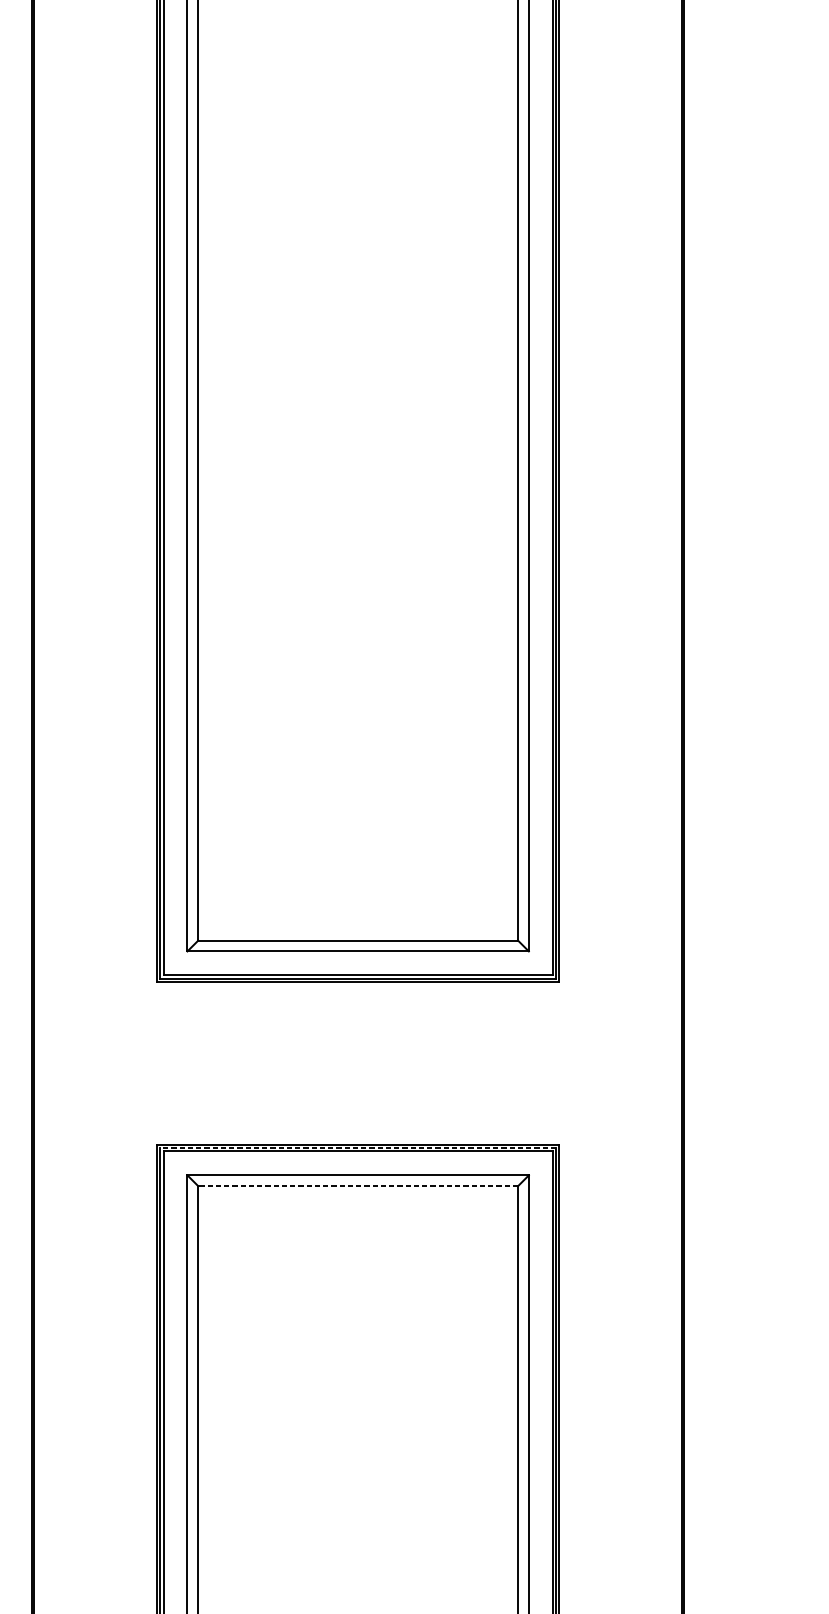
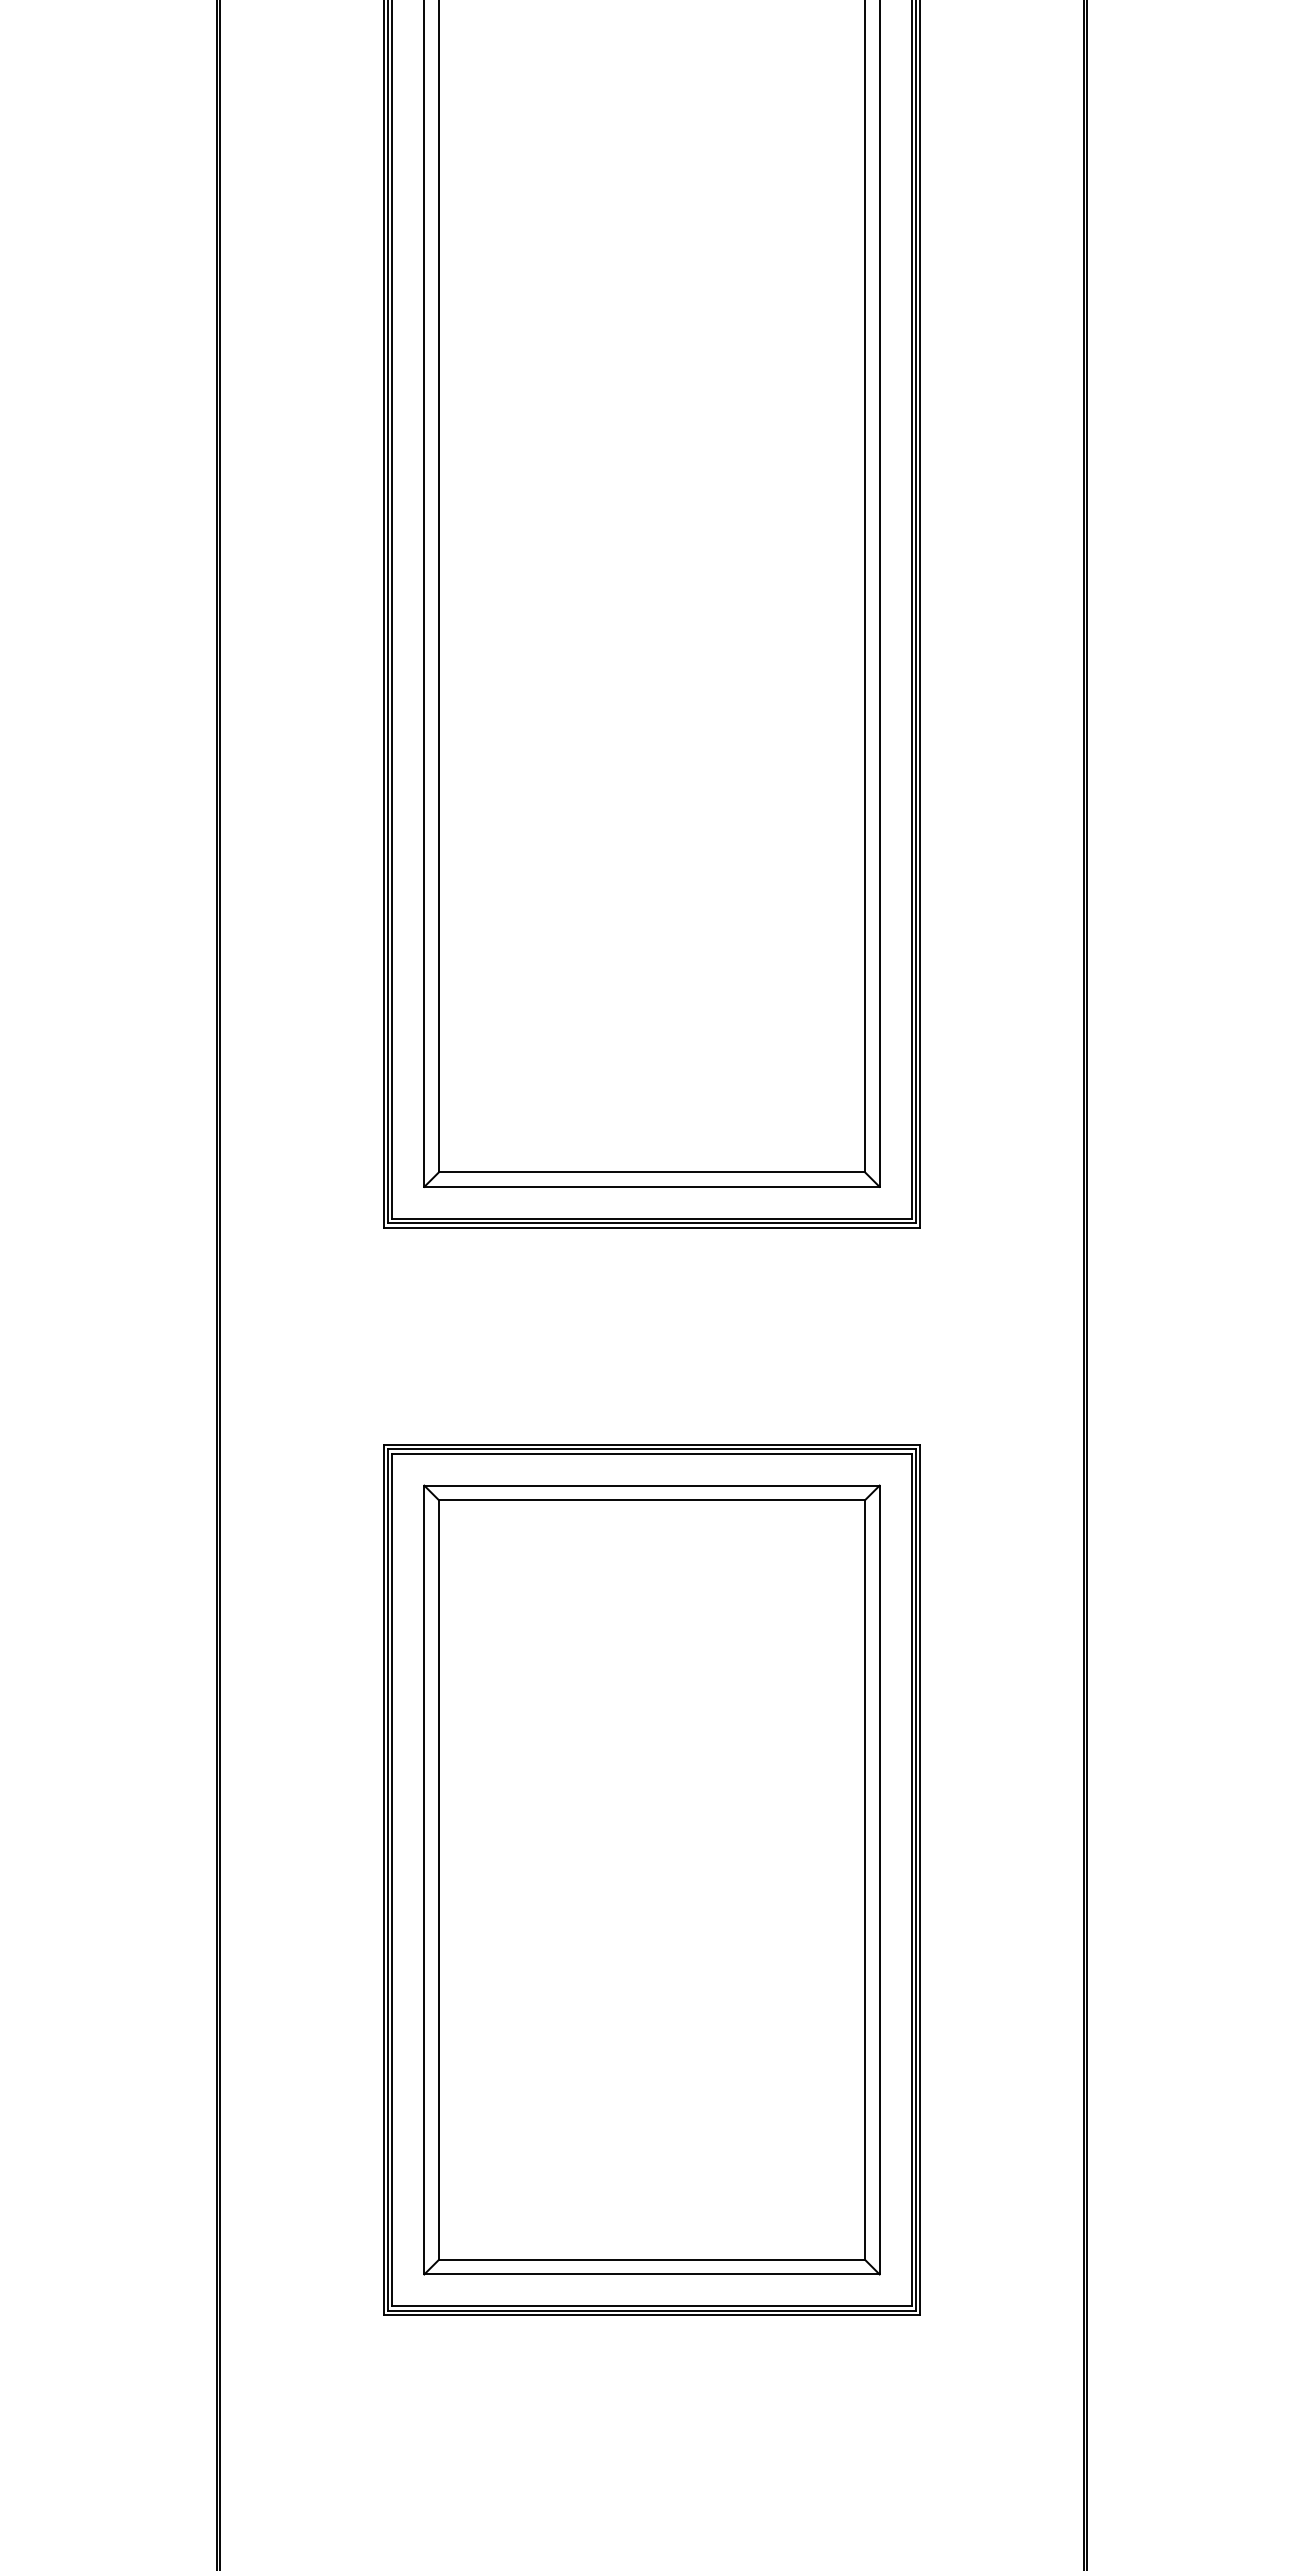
line: (358, 1148) -> (652, 1449), dashed -> solid
line: (357, 1186) -> (651, 1500), dashed -> solid

